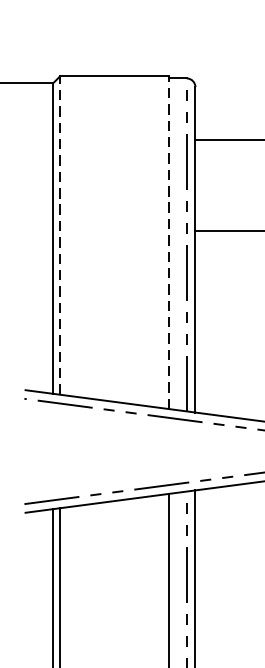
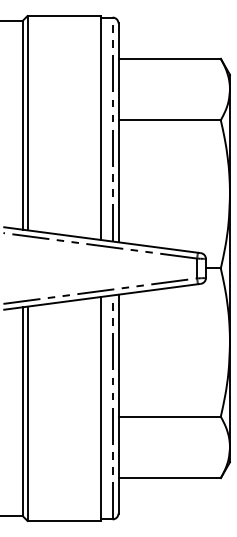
line: (60, 234) -> (27, 122), dashed -> solid
line: (168, 243) -> (100, 128), dashed -> solid

